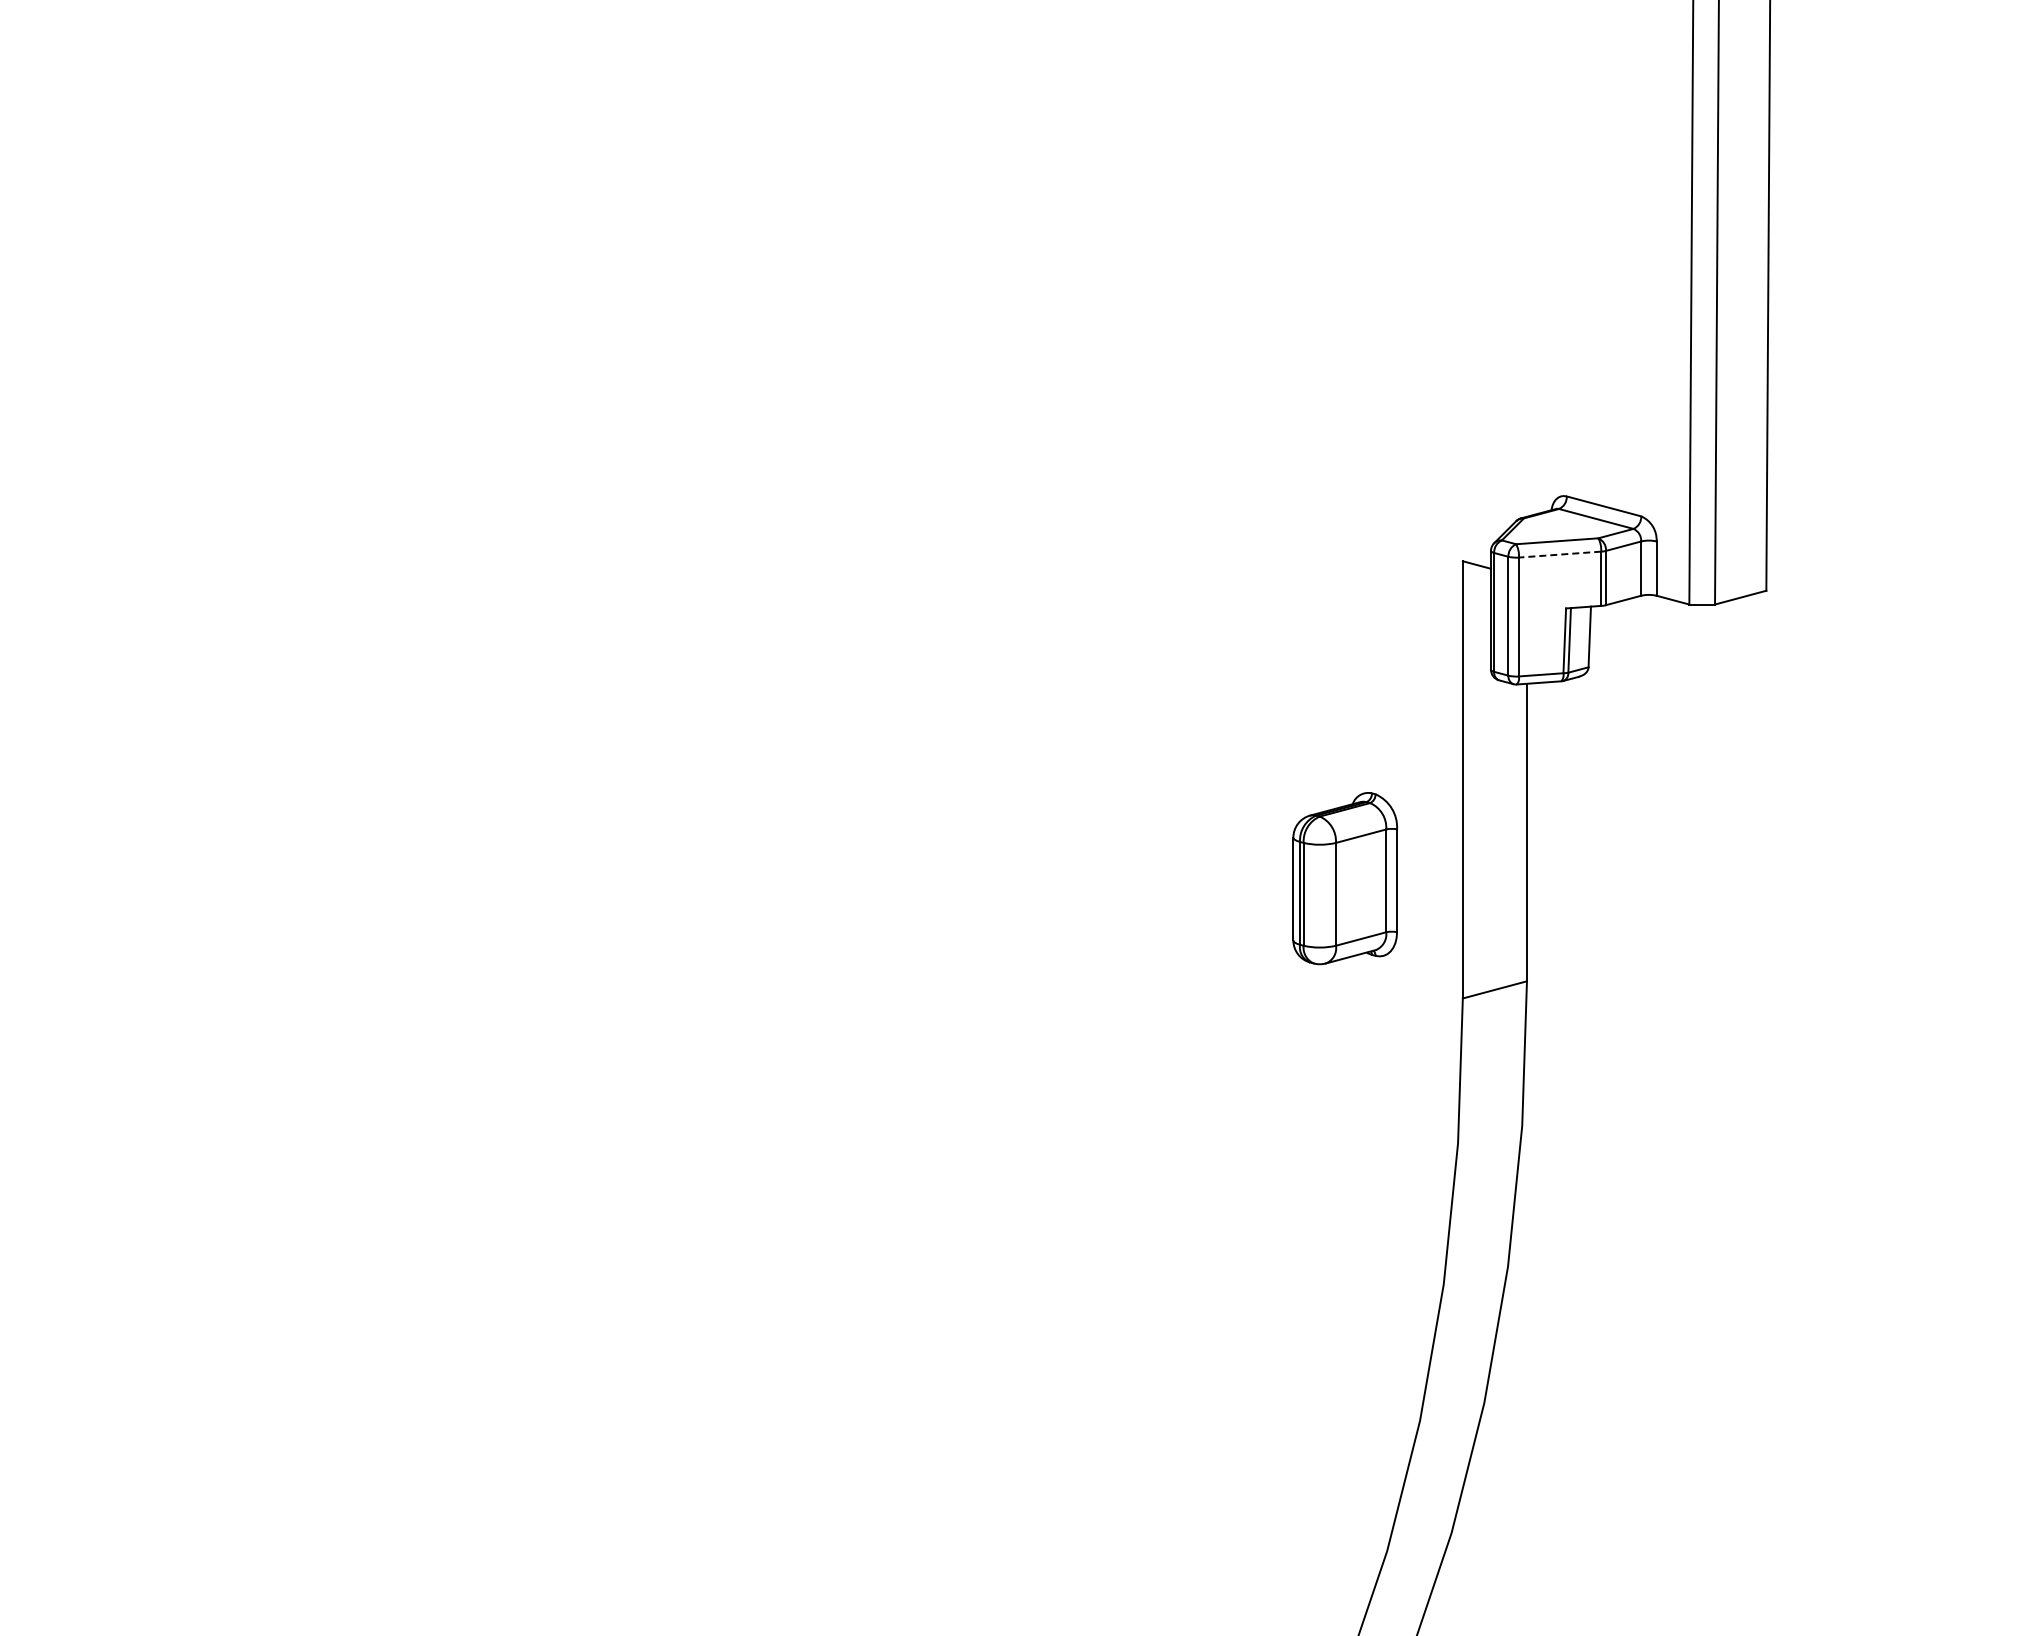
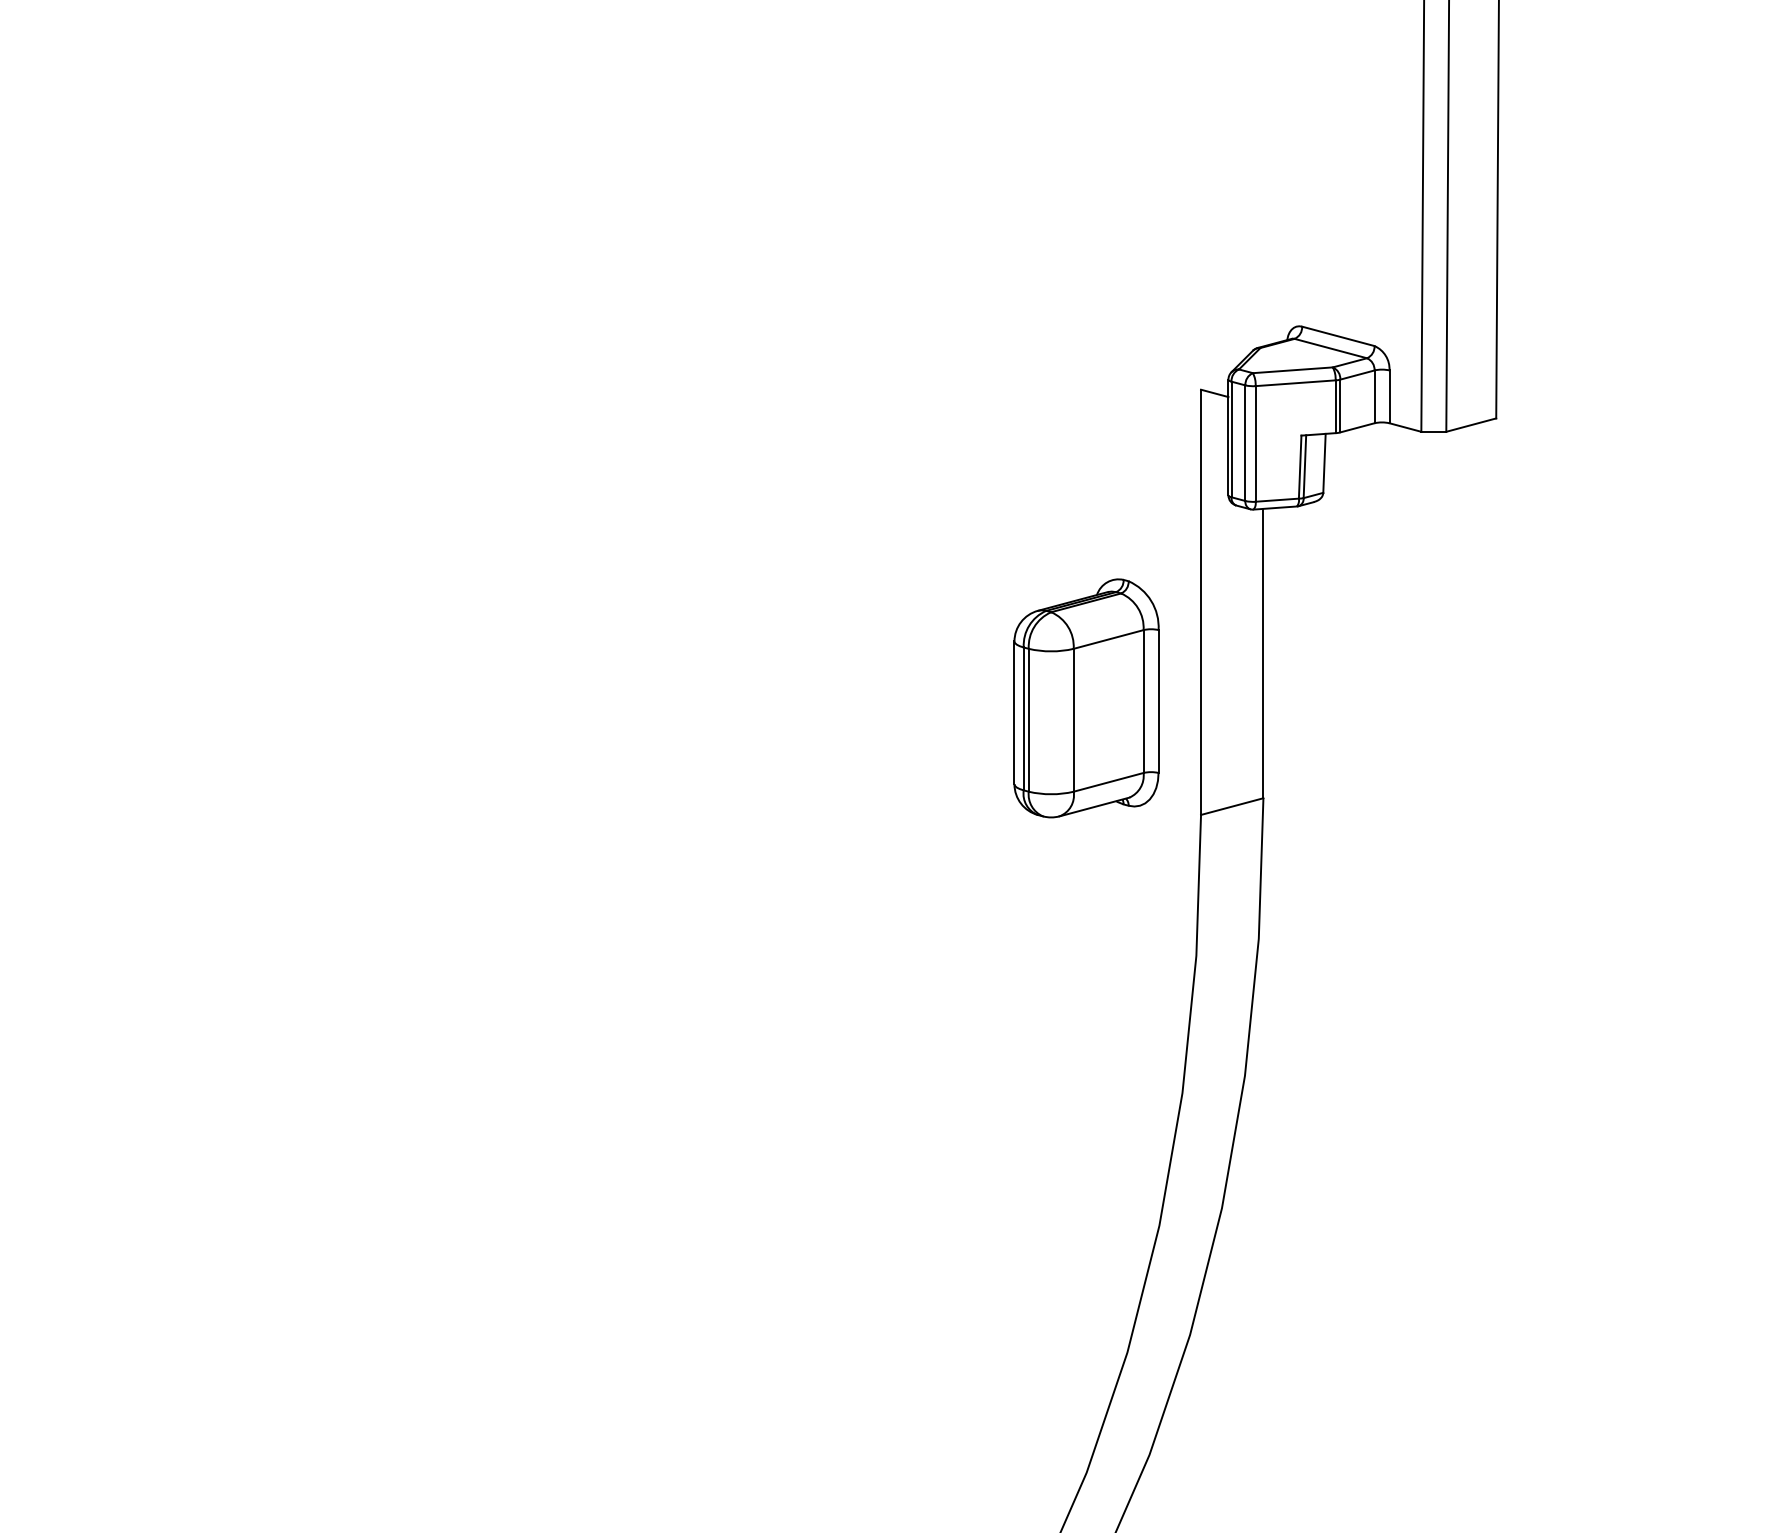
line: (1559, 554) -> (1295, 383), dashed -> solid
part: (1345, 878) -> (1086, 698), size x1.43

